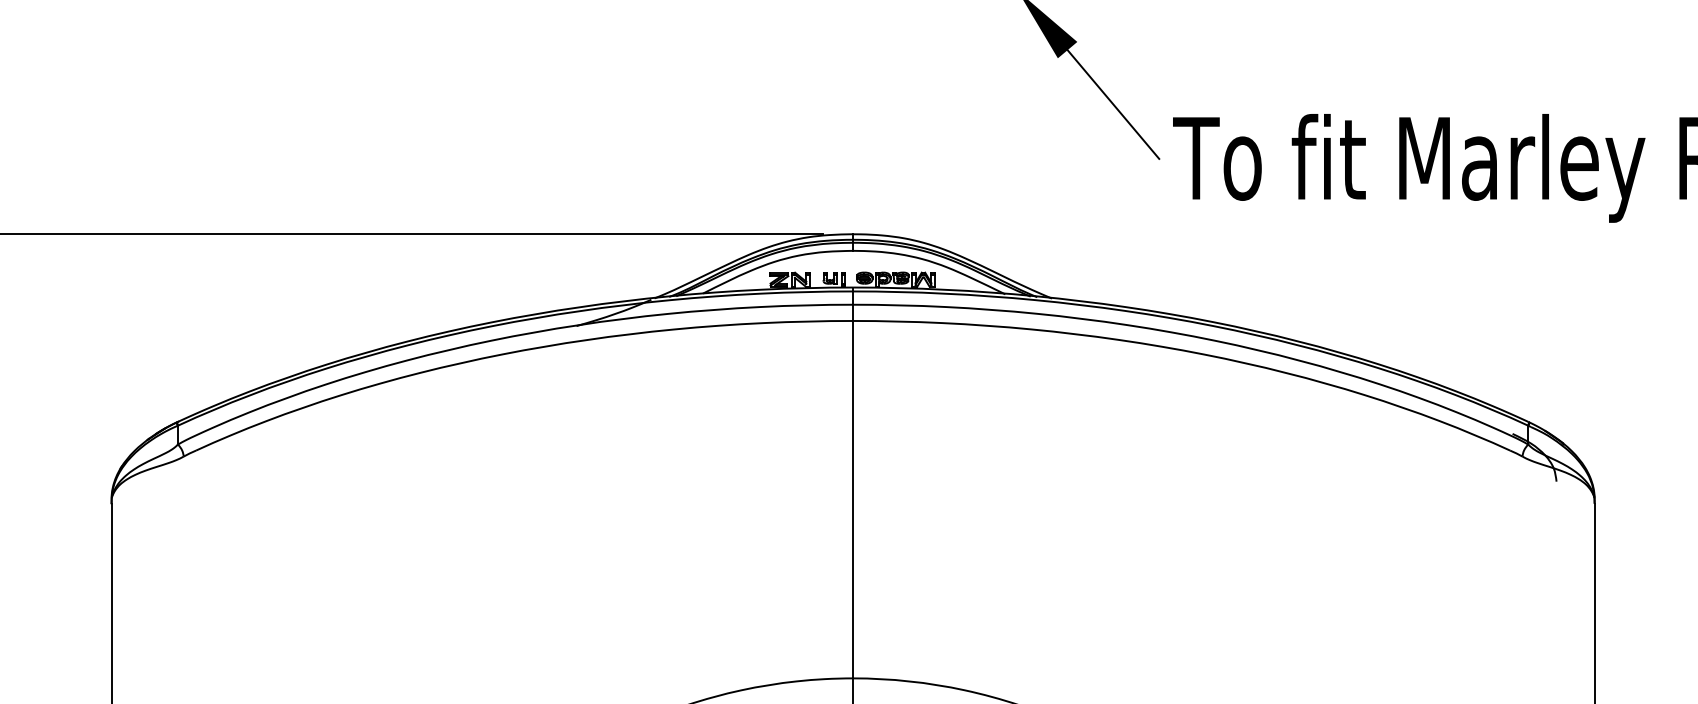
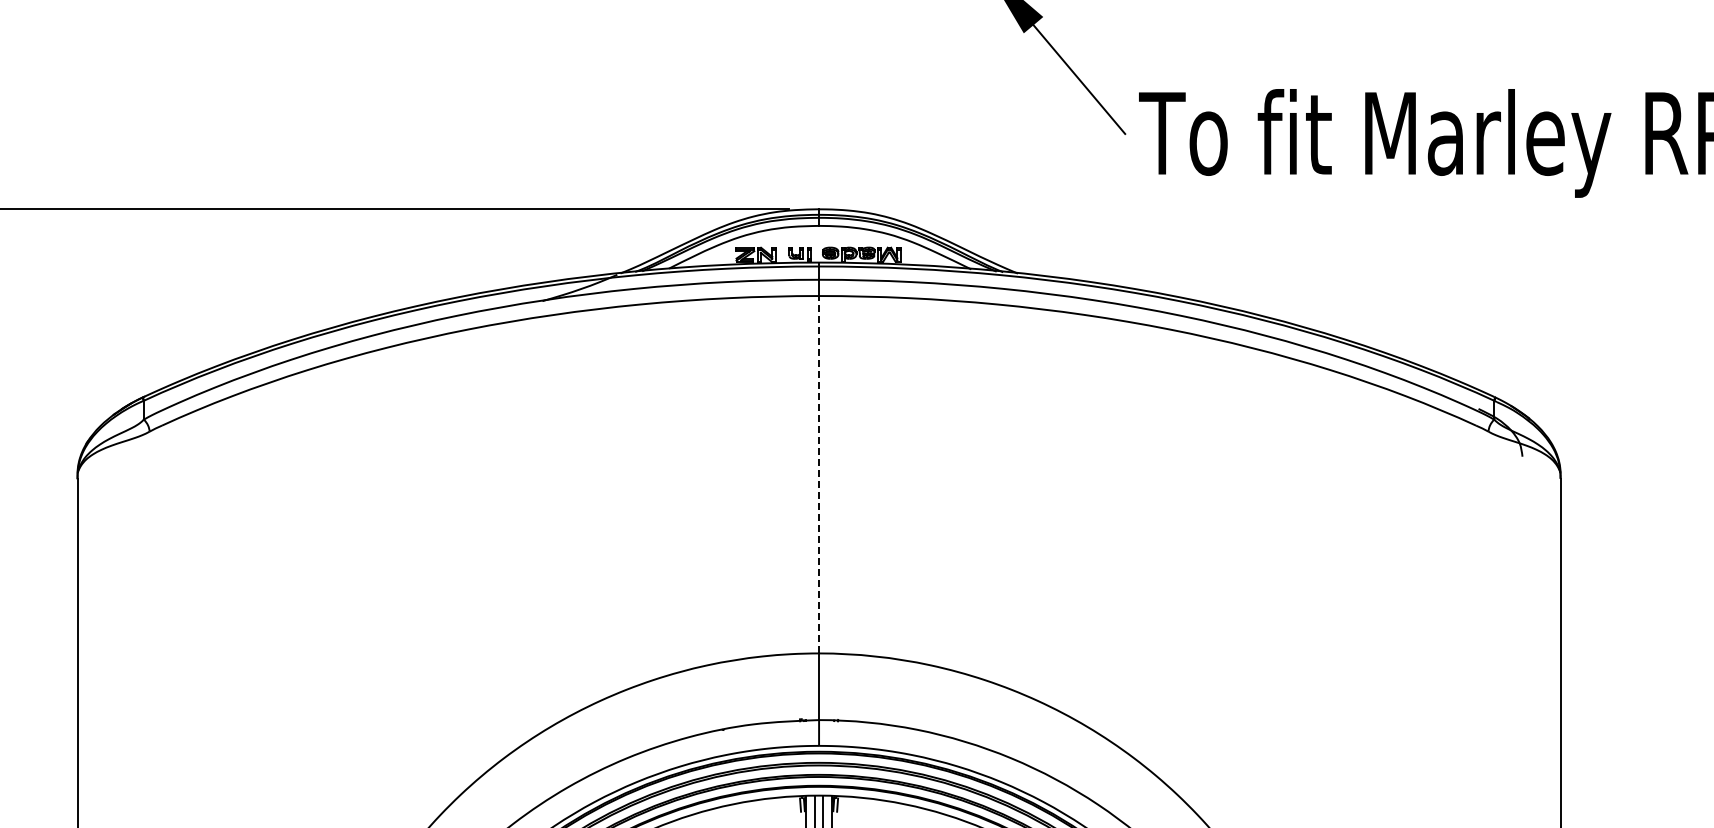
line: (853, 499) -> (819, 474), solid -> dashed

